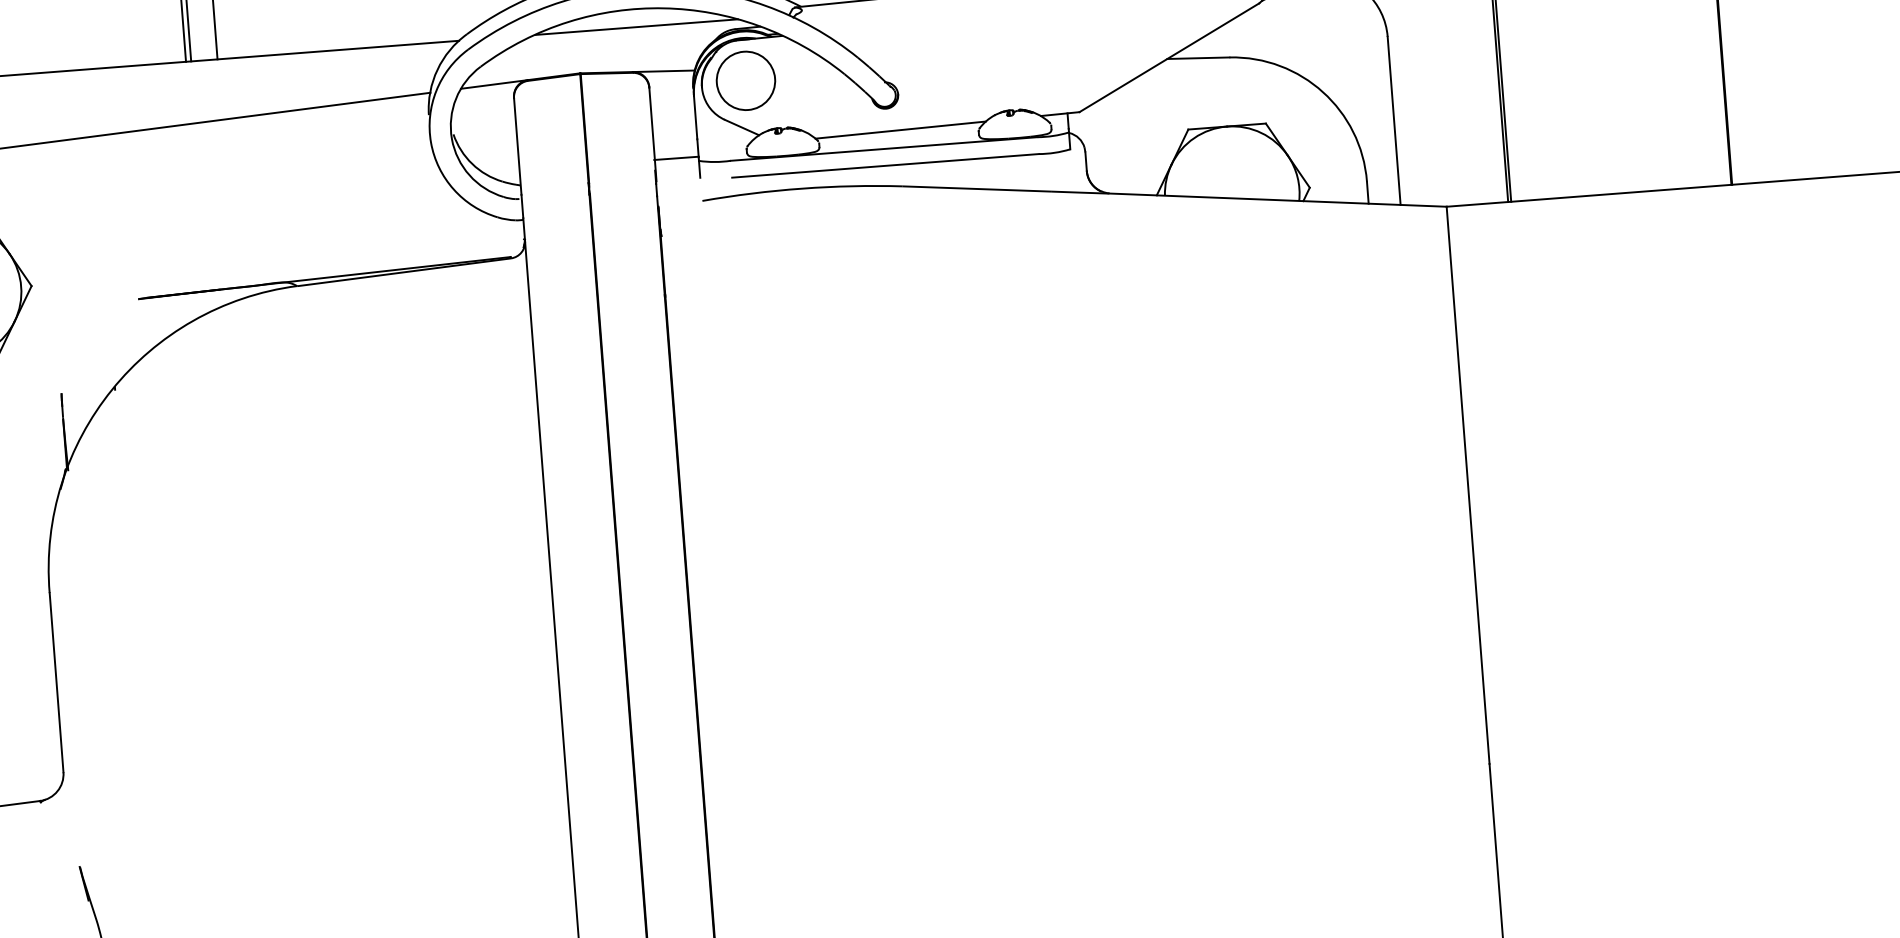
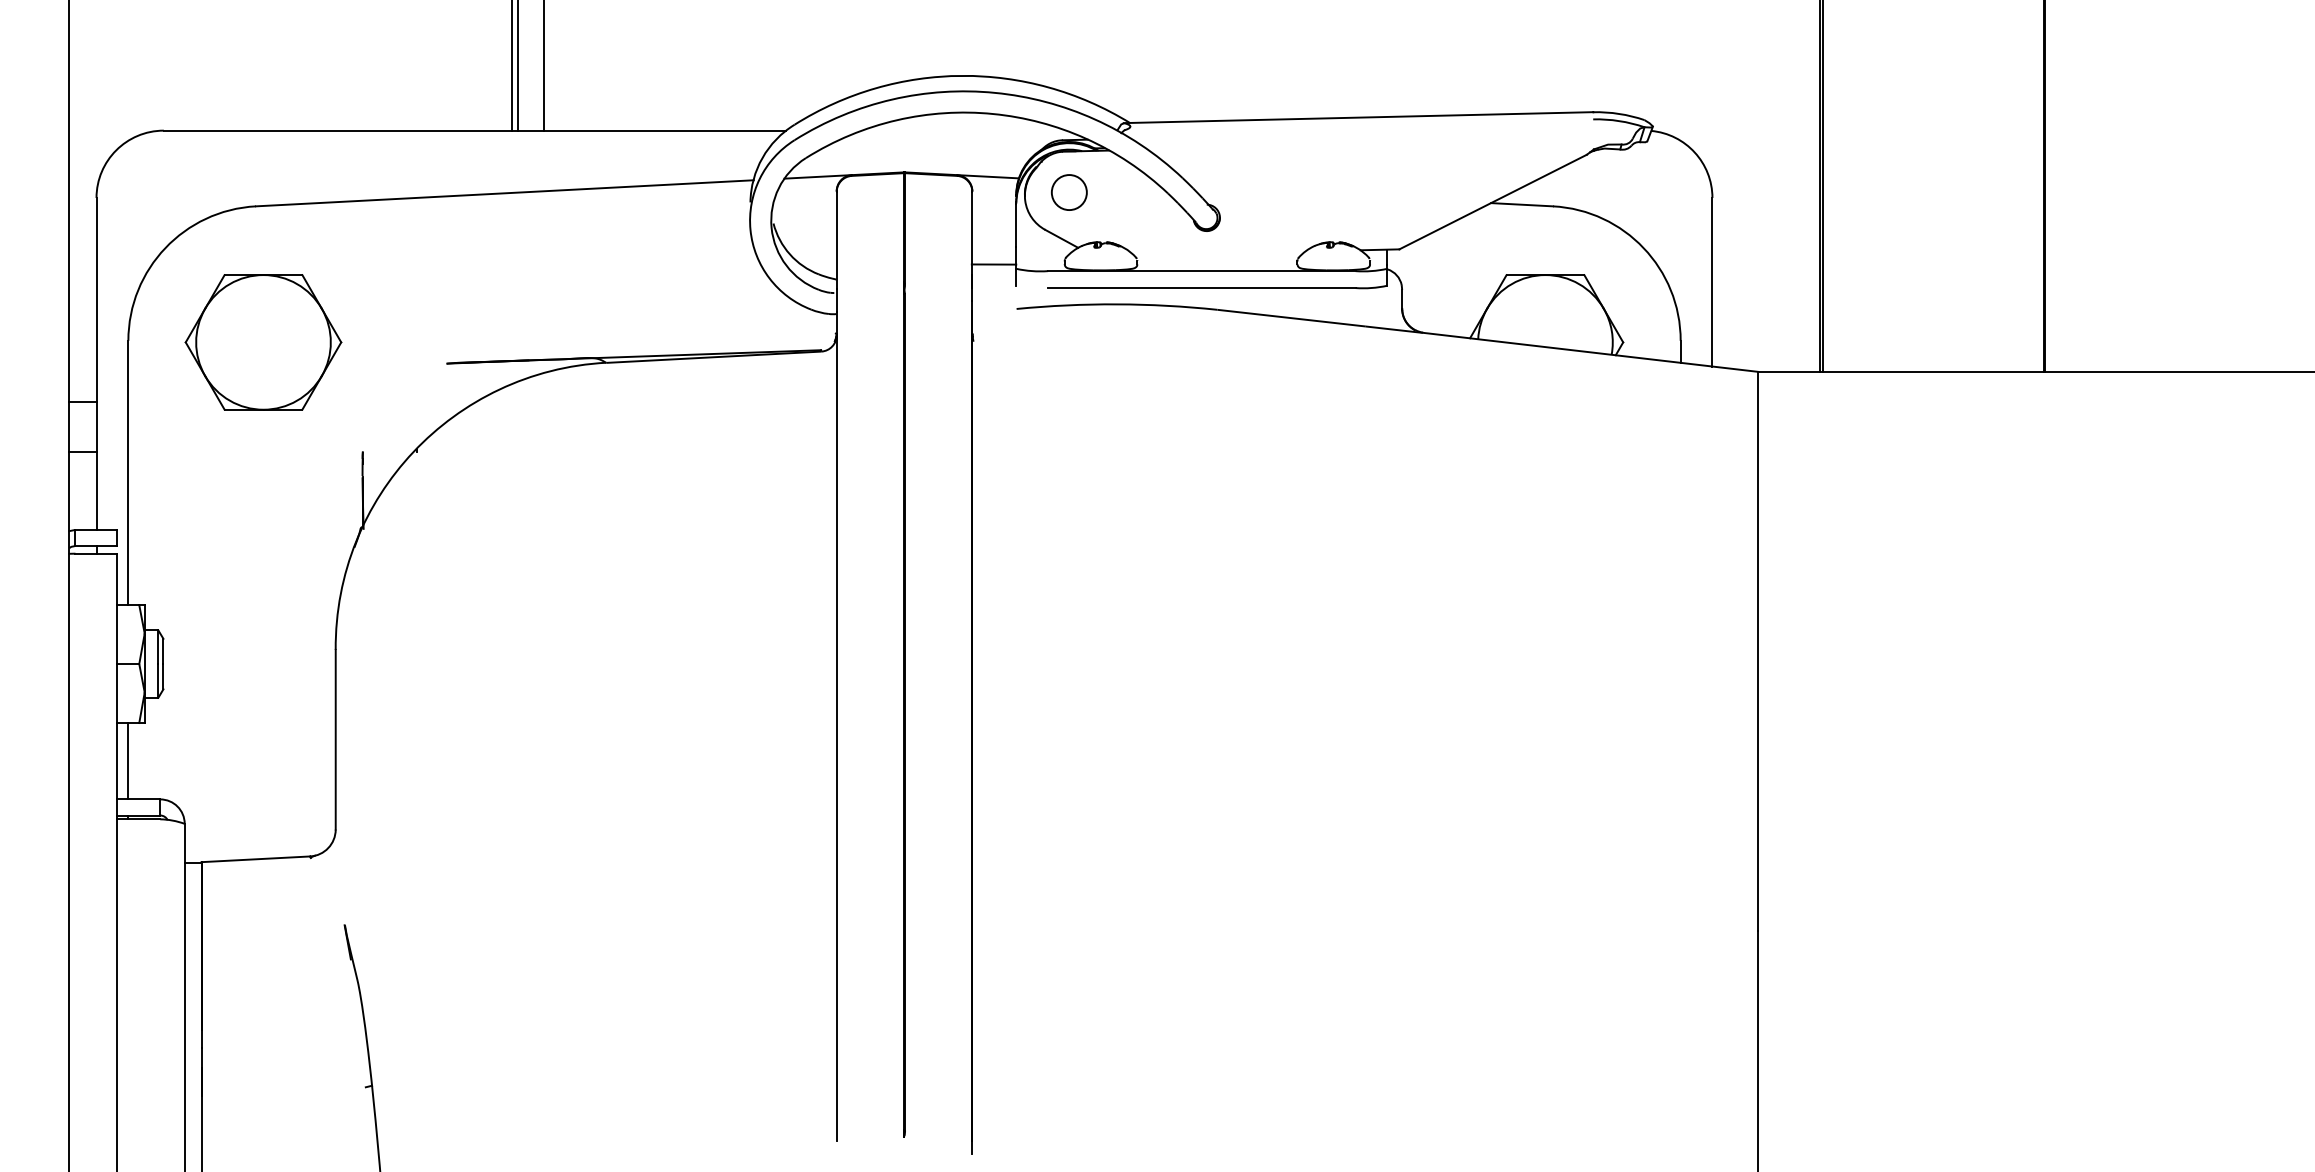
line: (636, 26) -> (964, 130), removed
circle: (746, 80) -> (1069, 192), size x0.6
line: (900, 130) -> (1219, 253), removed

